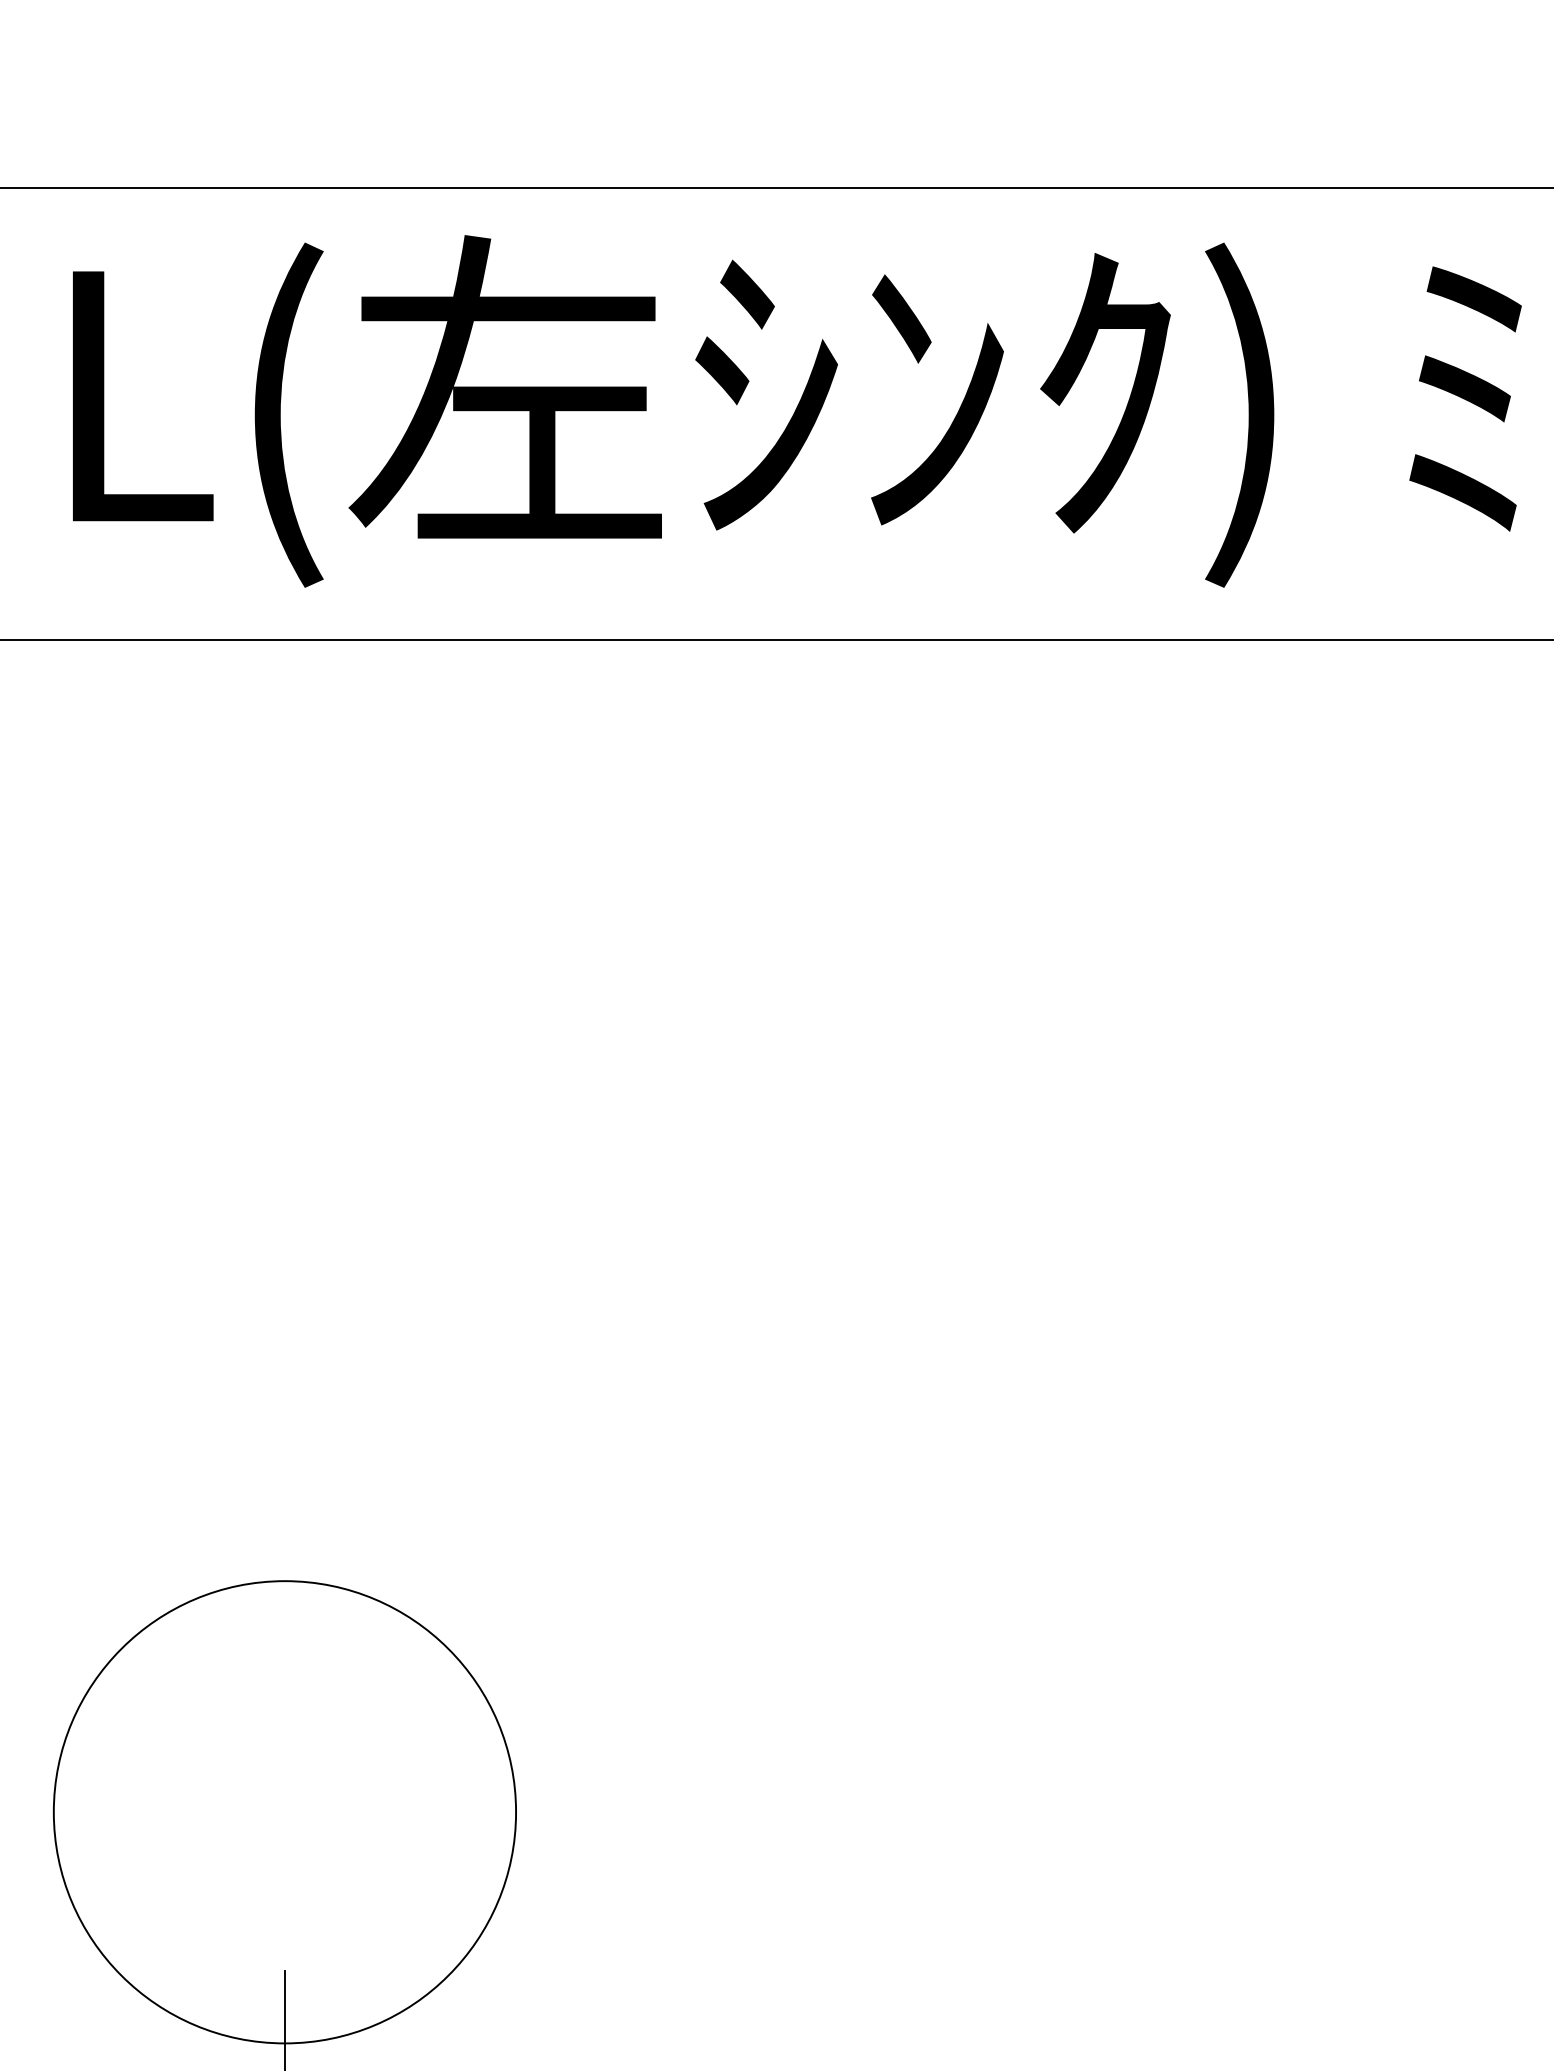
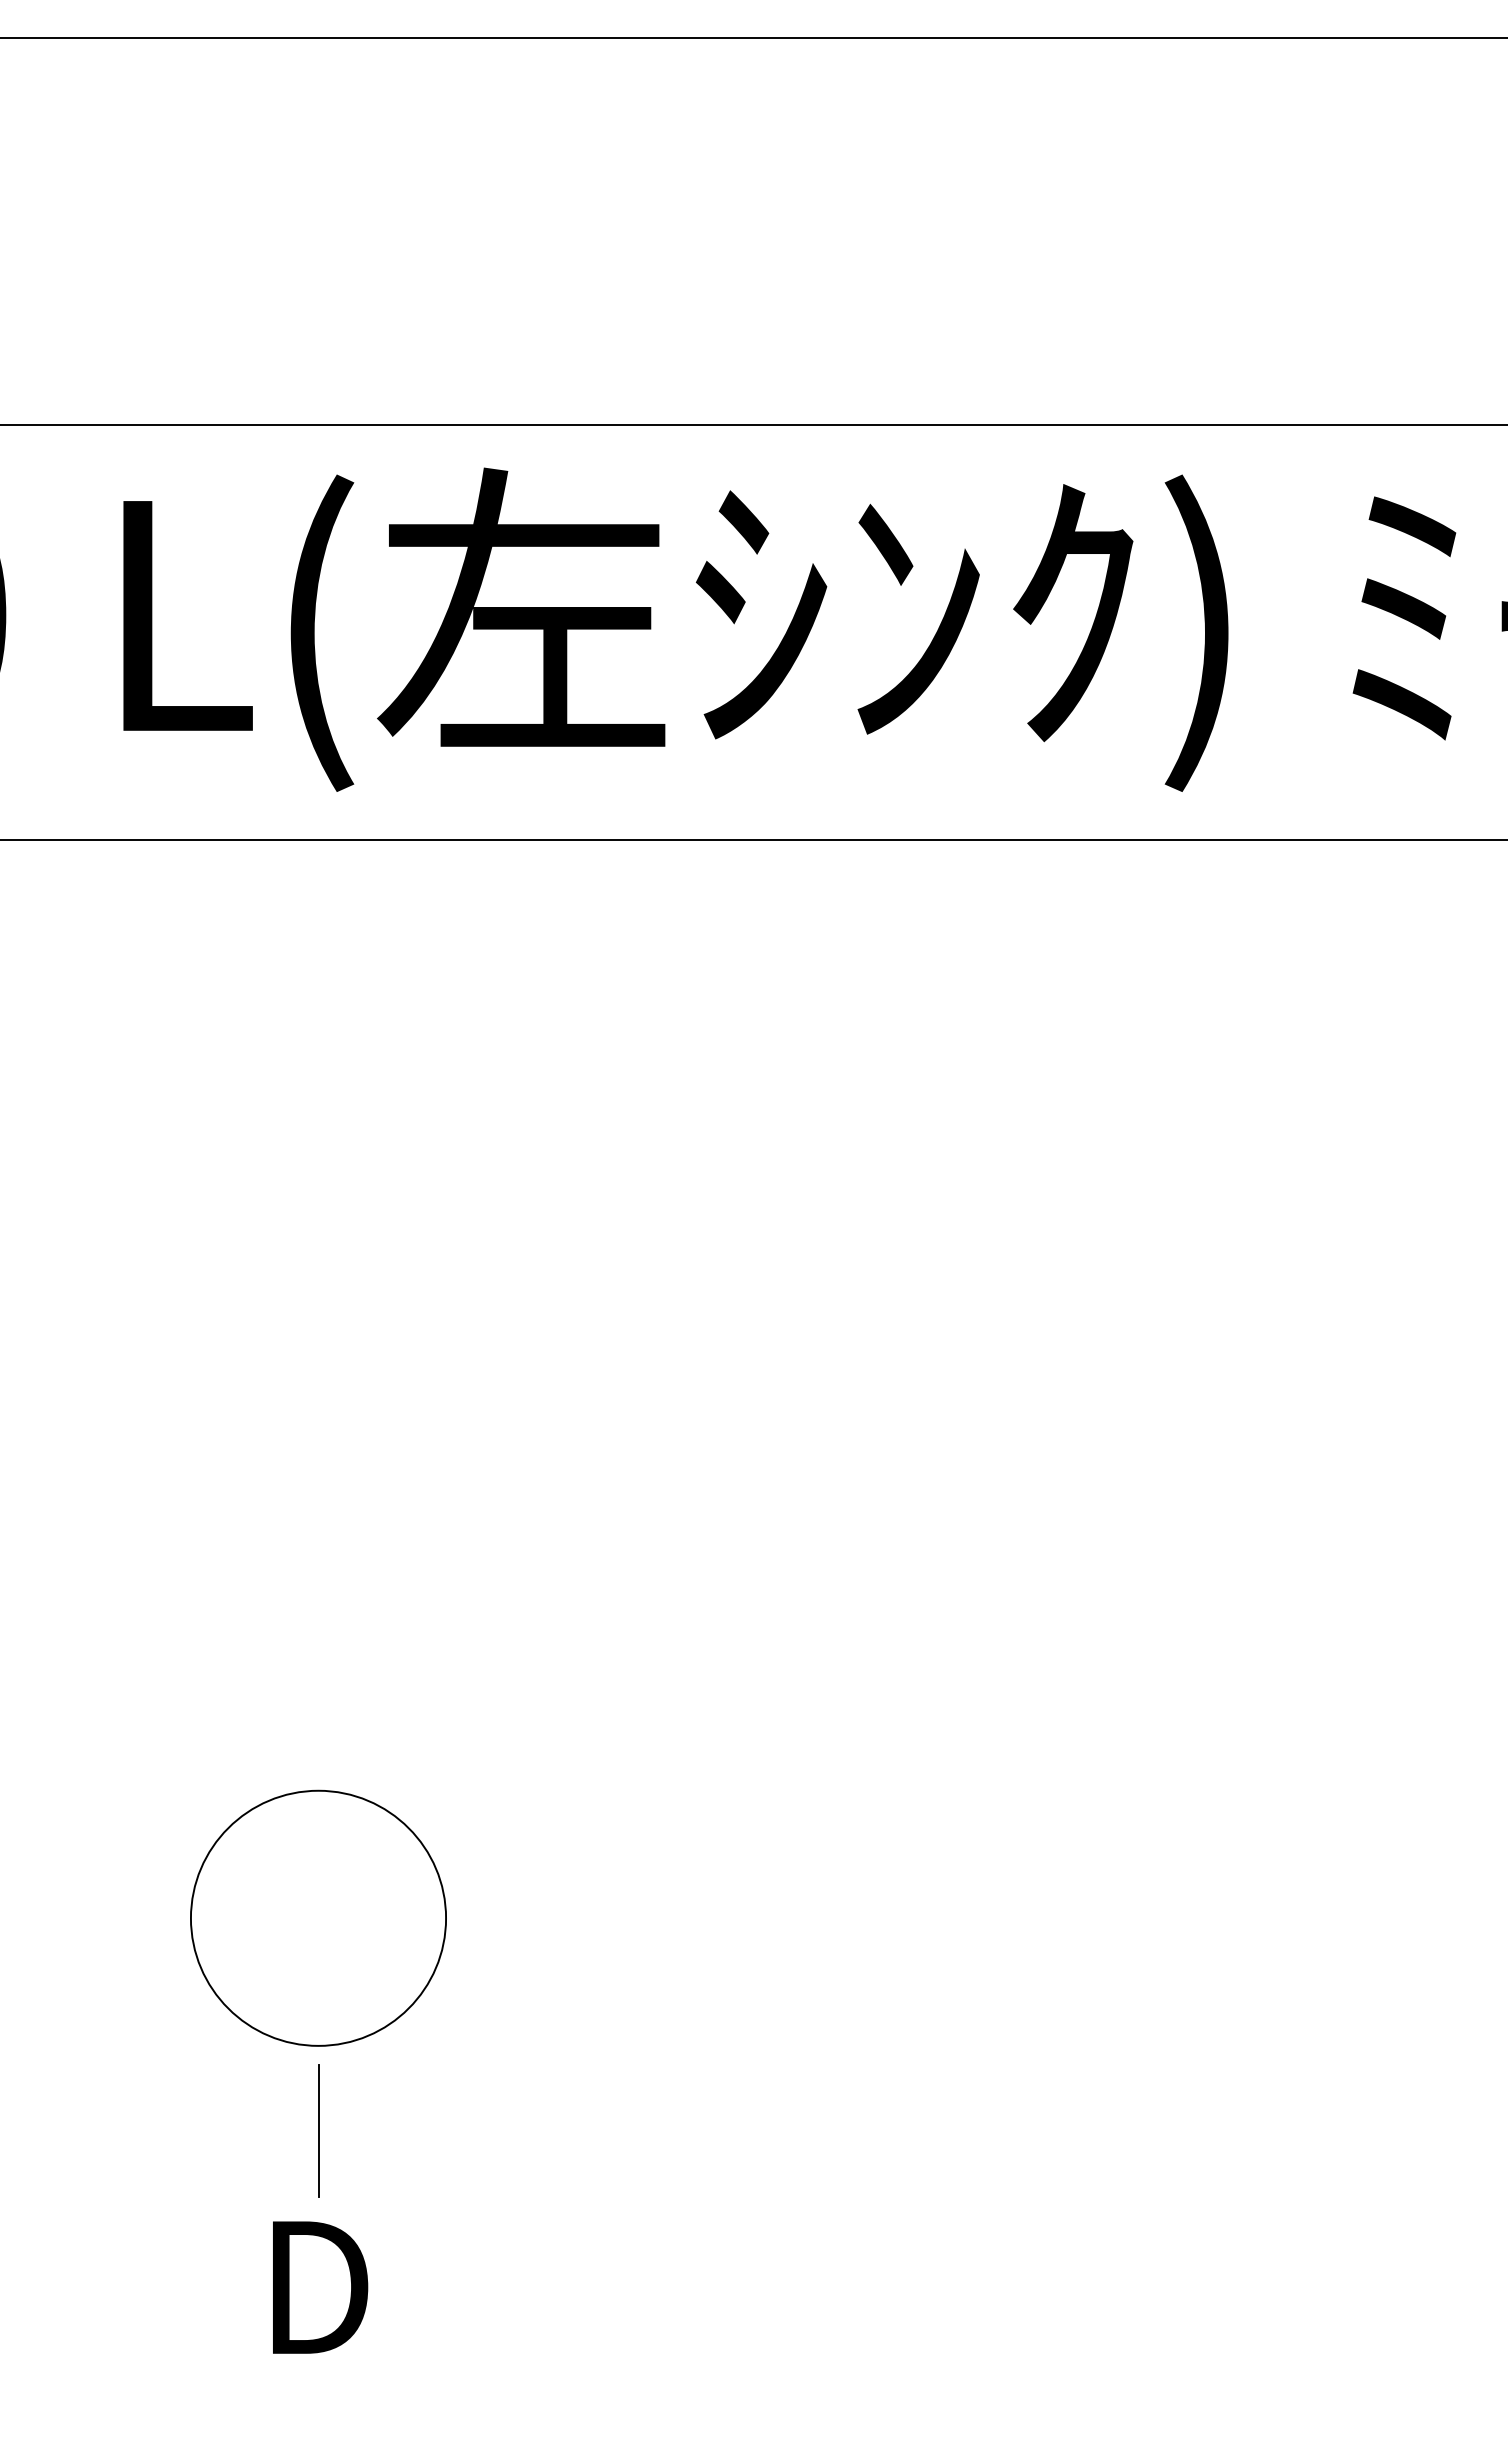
circle: (284, 1811) -> (318, 1917), size x0.6

